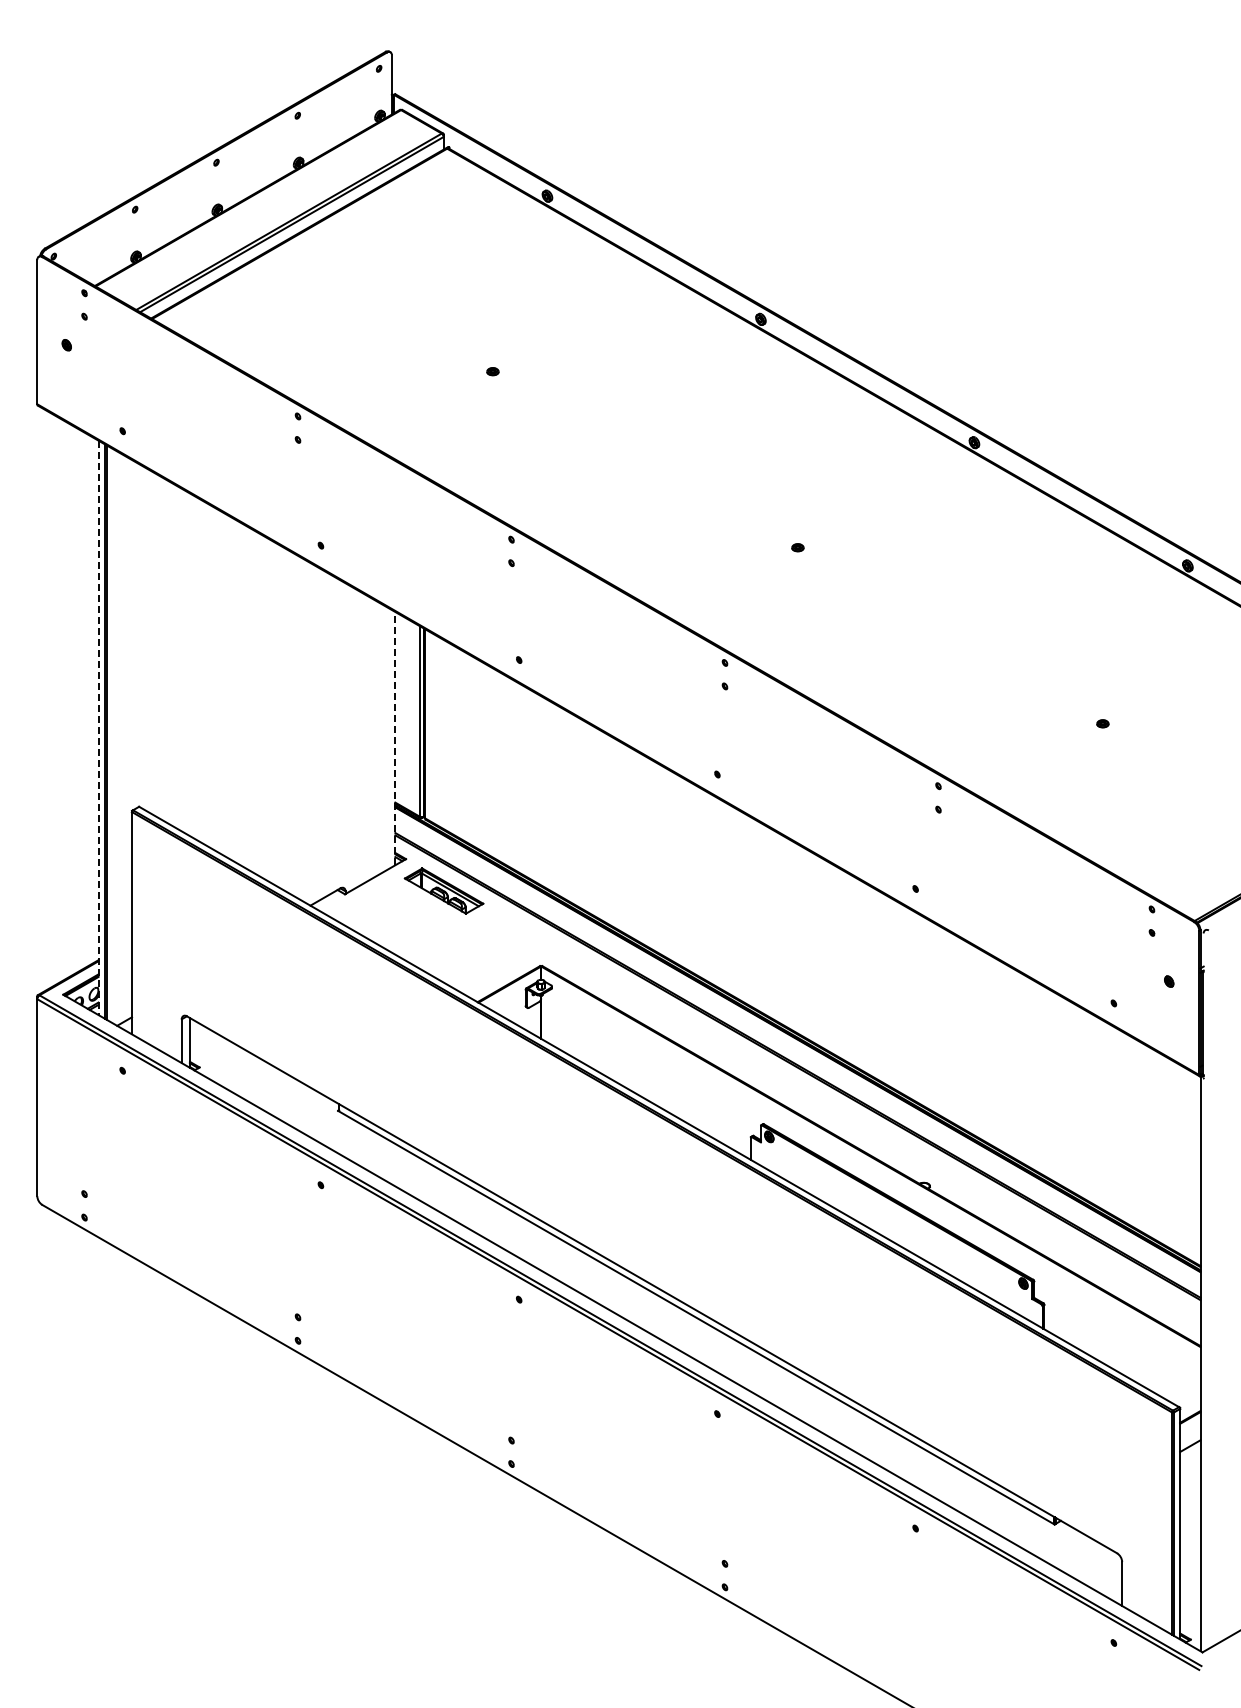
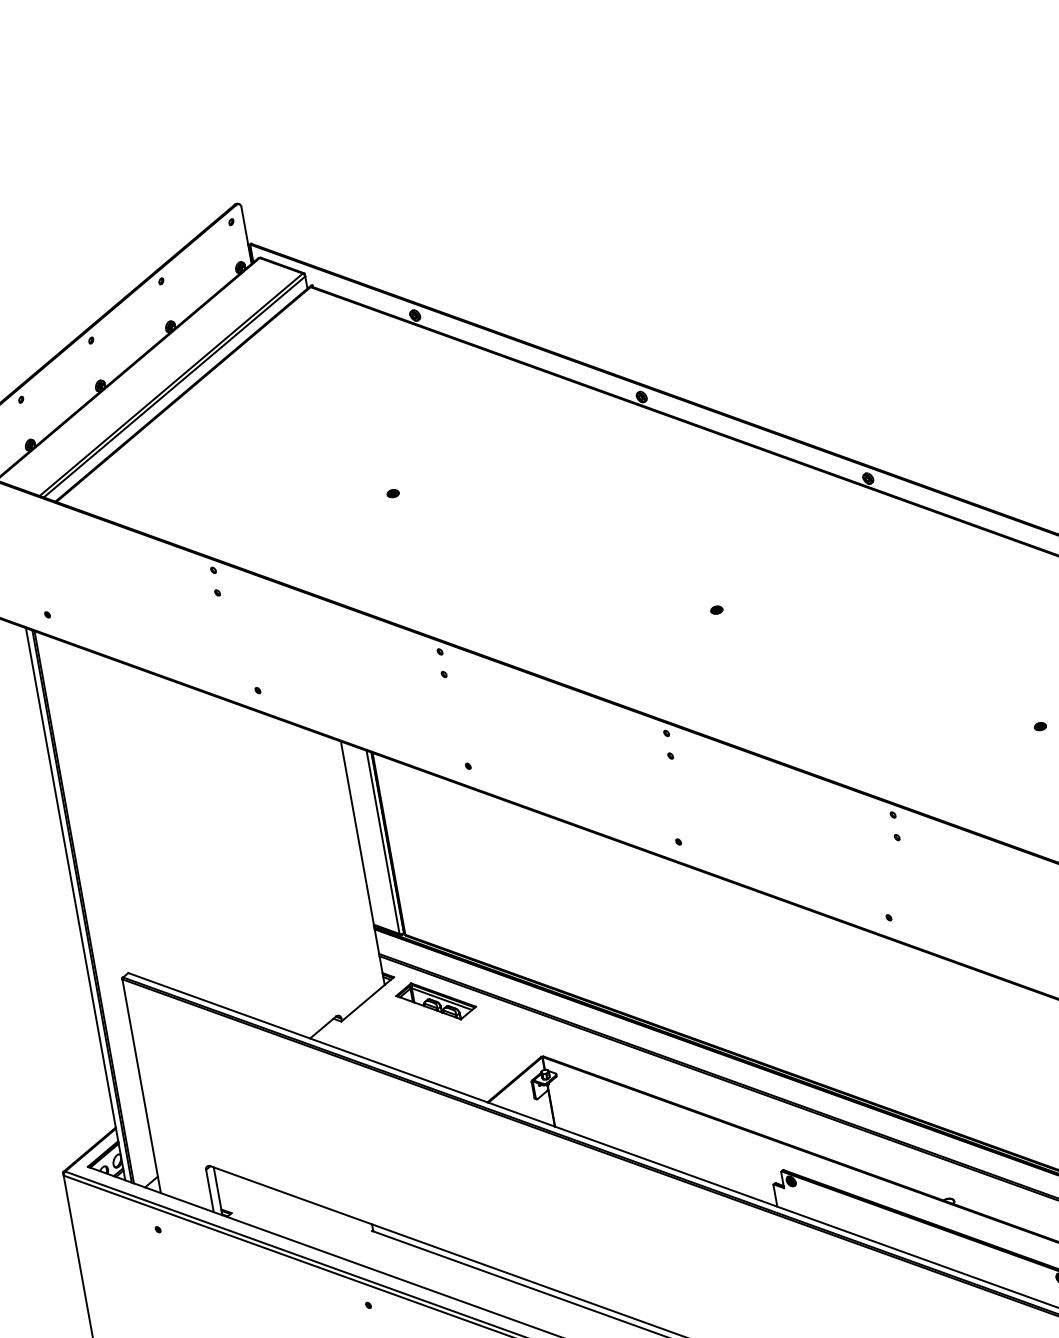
line: (98, 728) -> (75, 904), dashed -> solid
line: (395, 738) -> (362, 863), dashed -> solid

